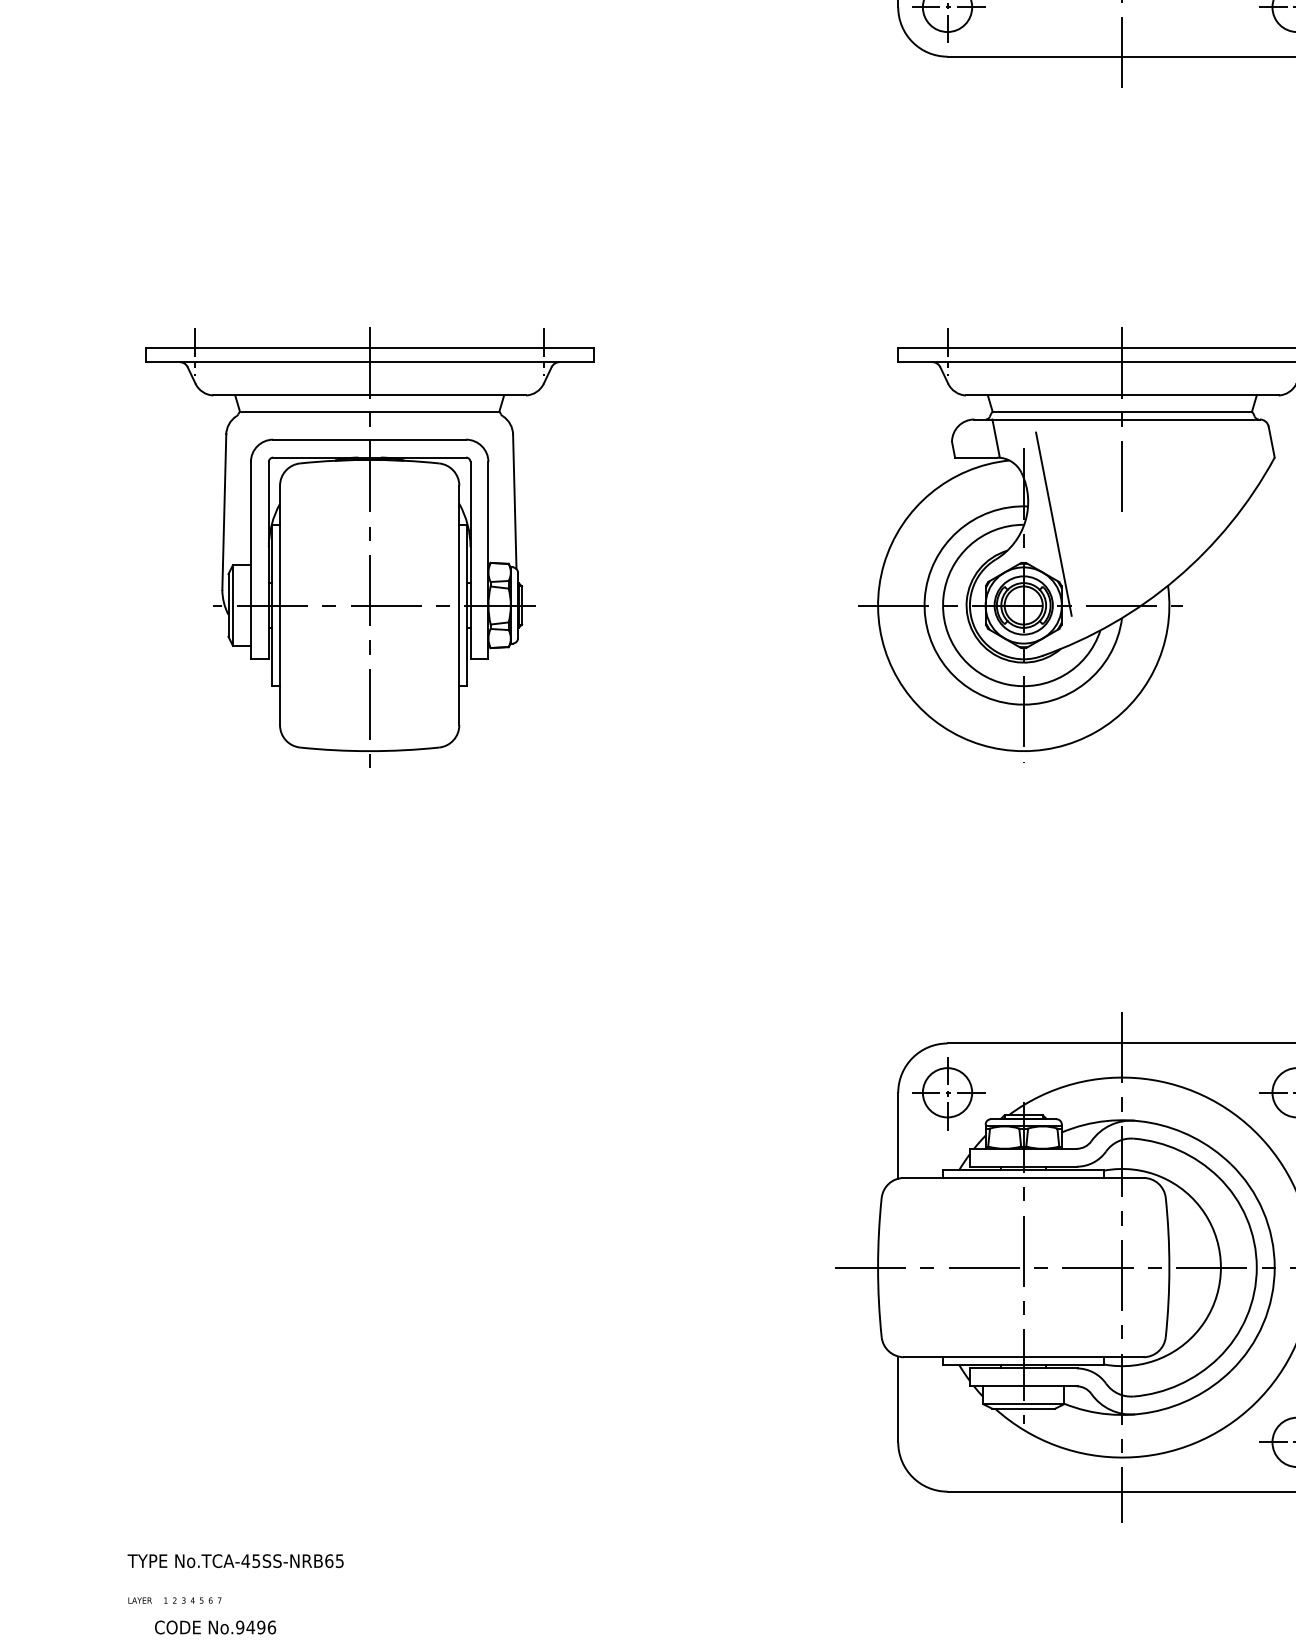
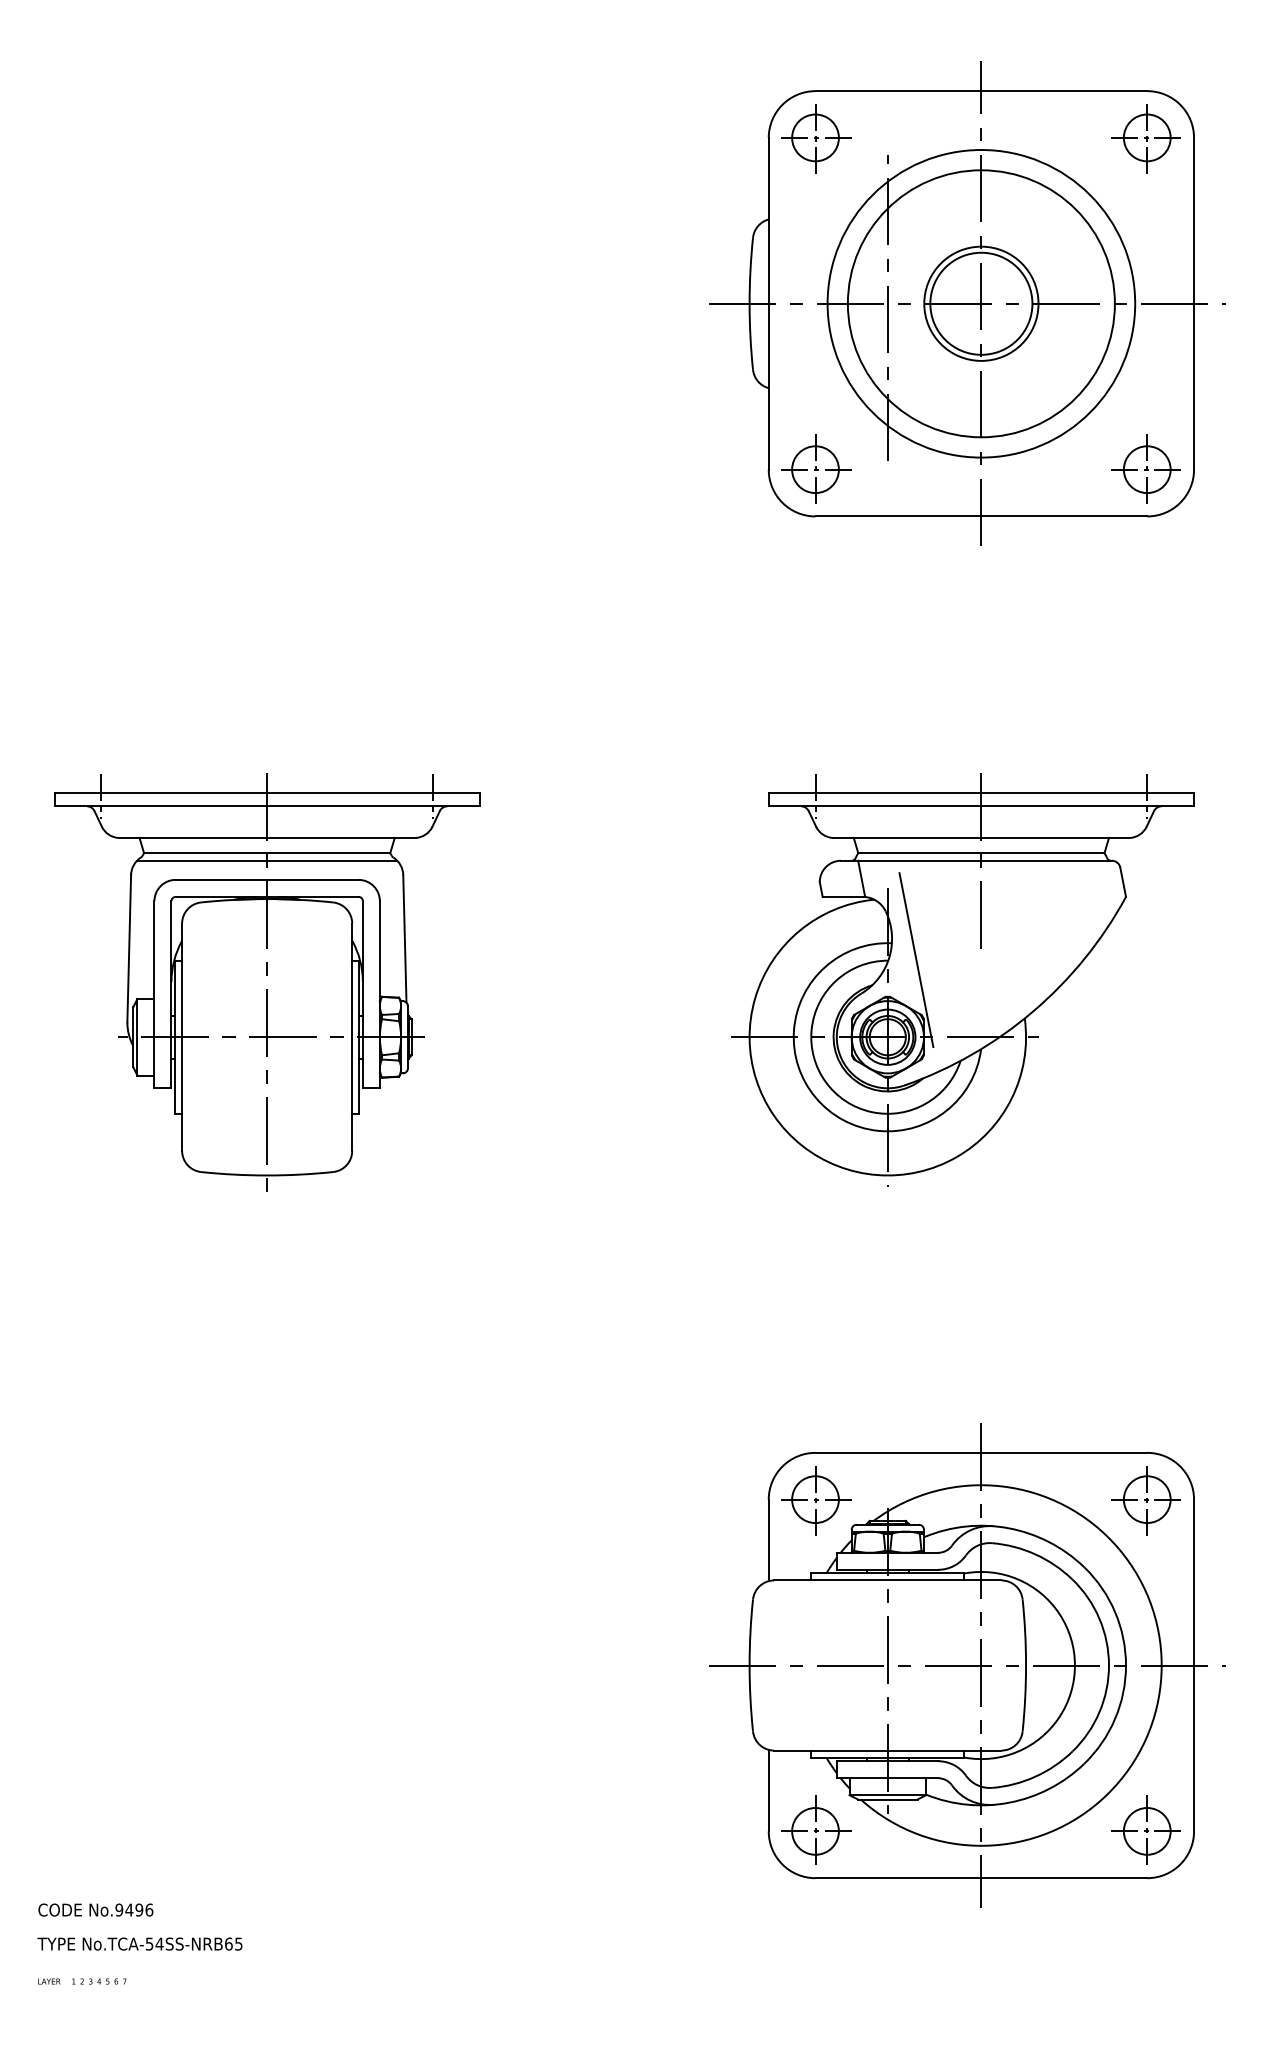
line: (370, 419) -> (267, 860), added
part: (948, 1440) -> (816, 1829), added
text: (250, 1560) -> (154, 1943), No.TCA-45SS-NRB65 -> No.TCA-54SS-NRB65
text: (215, 1626) -> (95, 1909), moved

